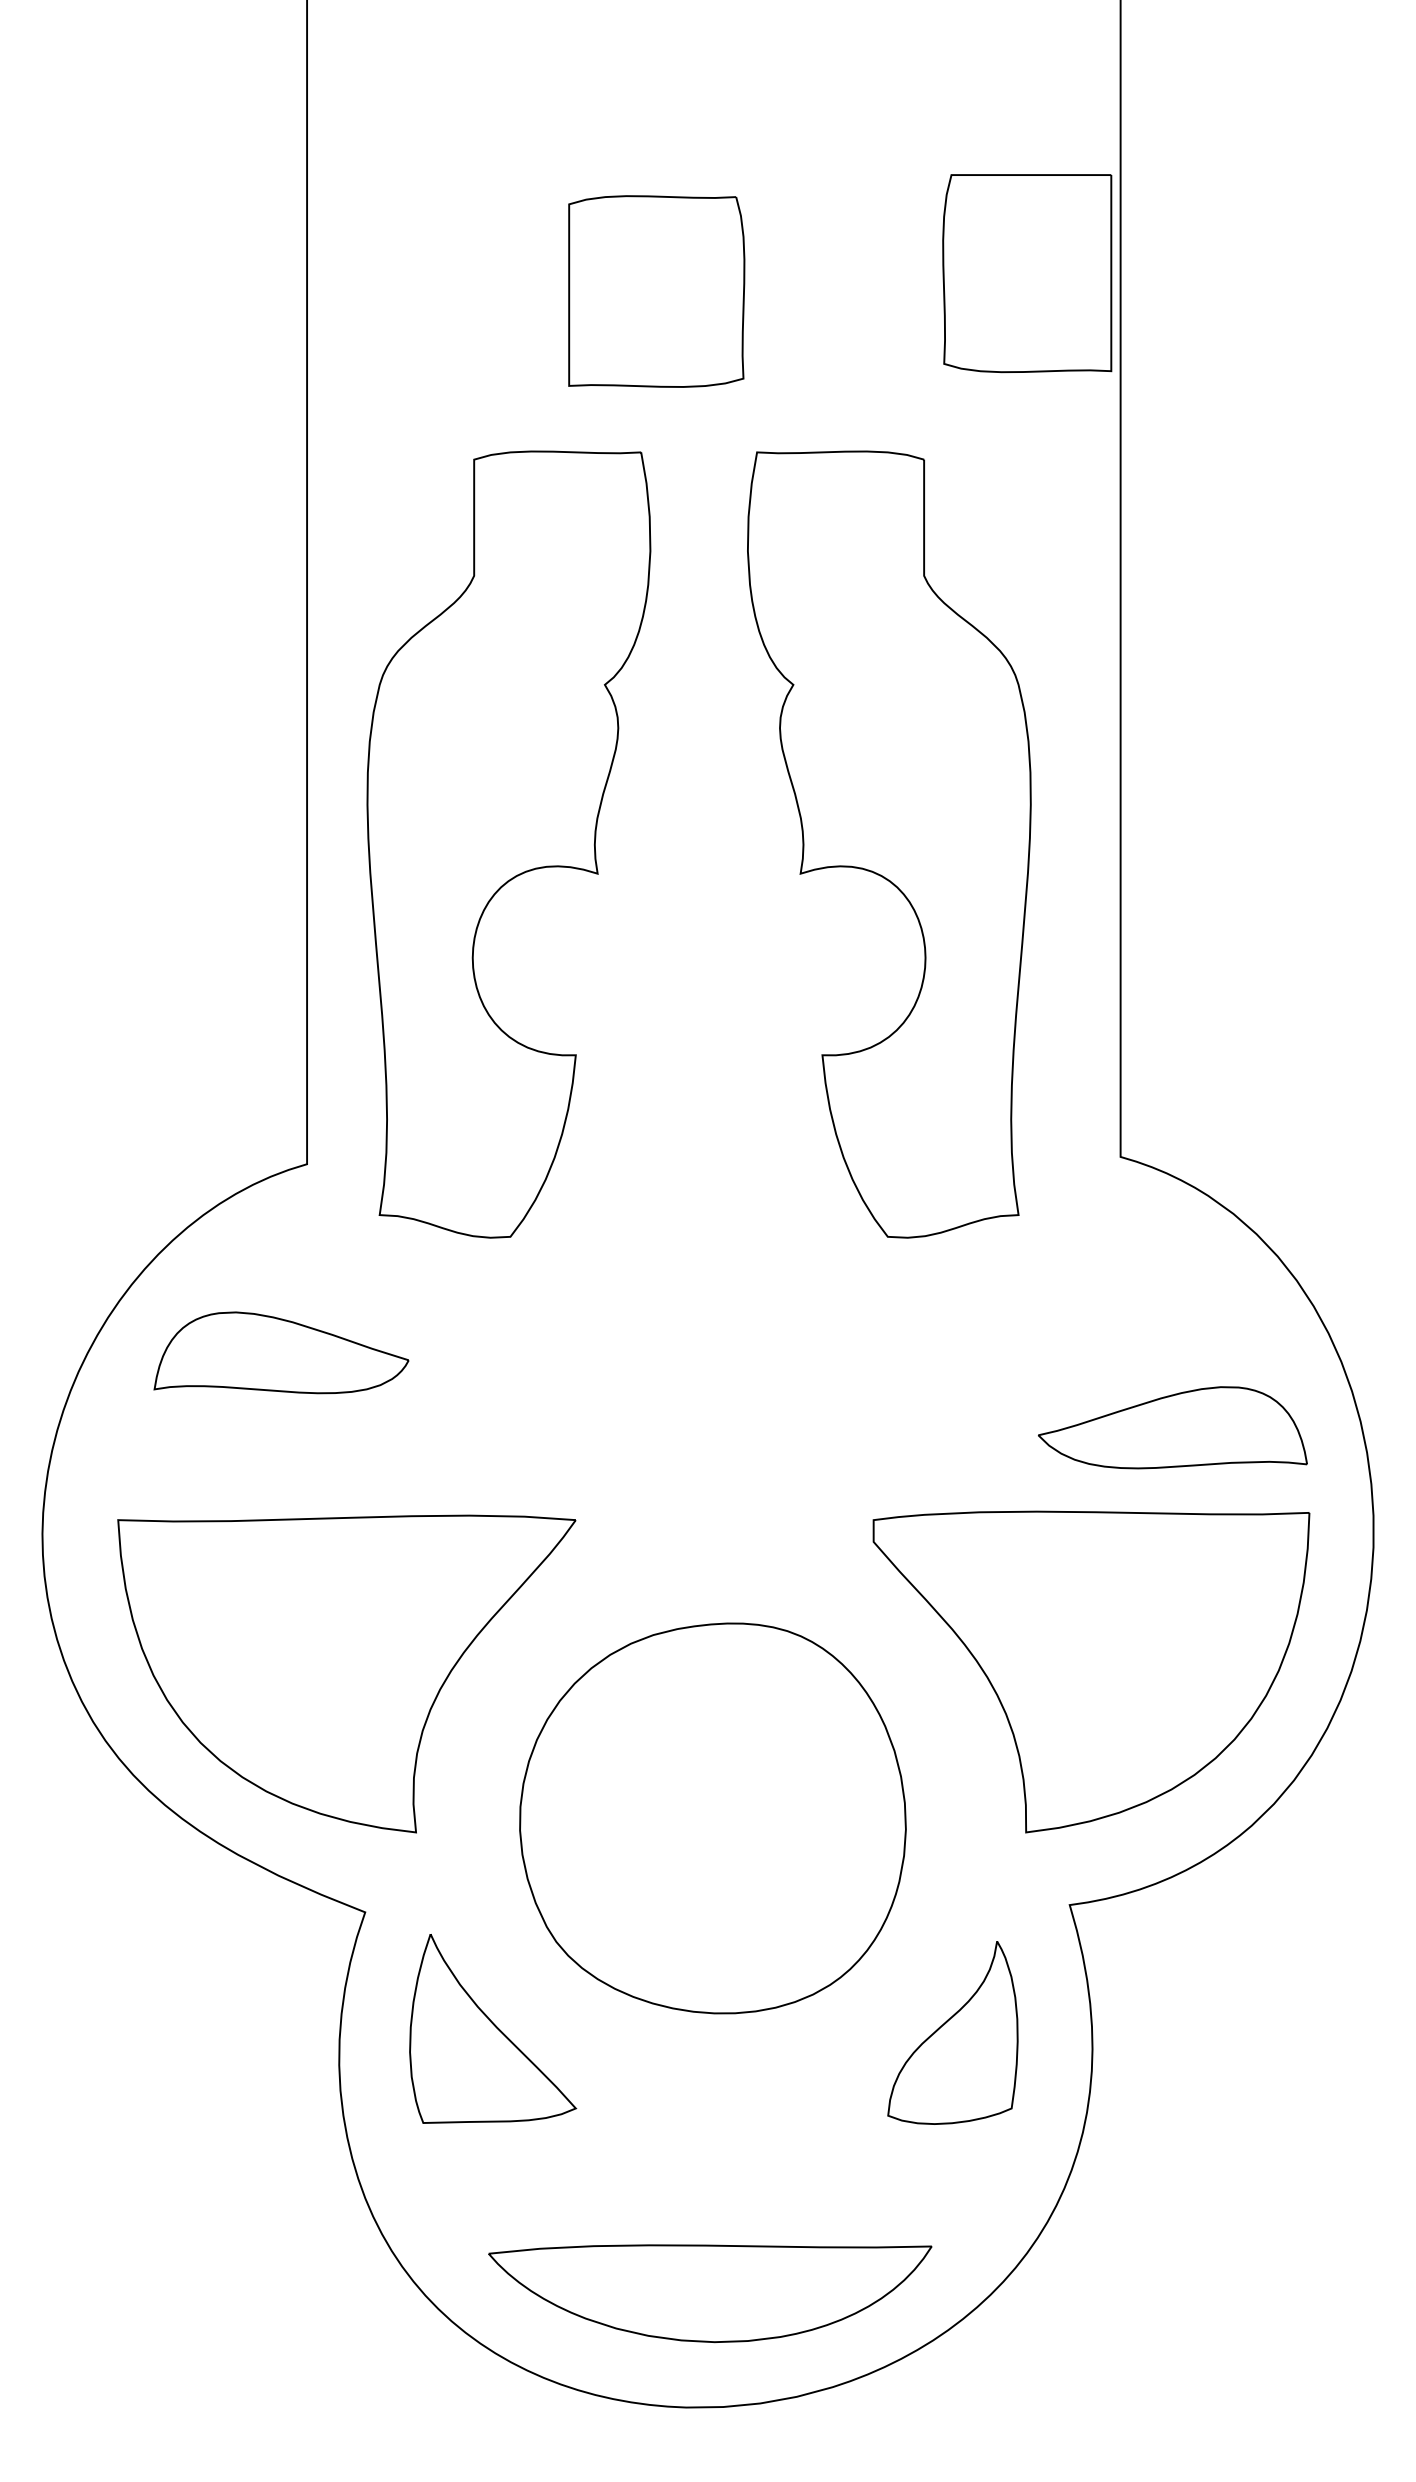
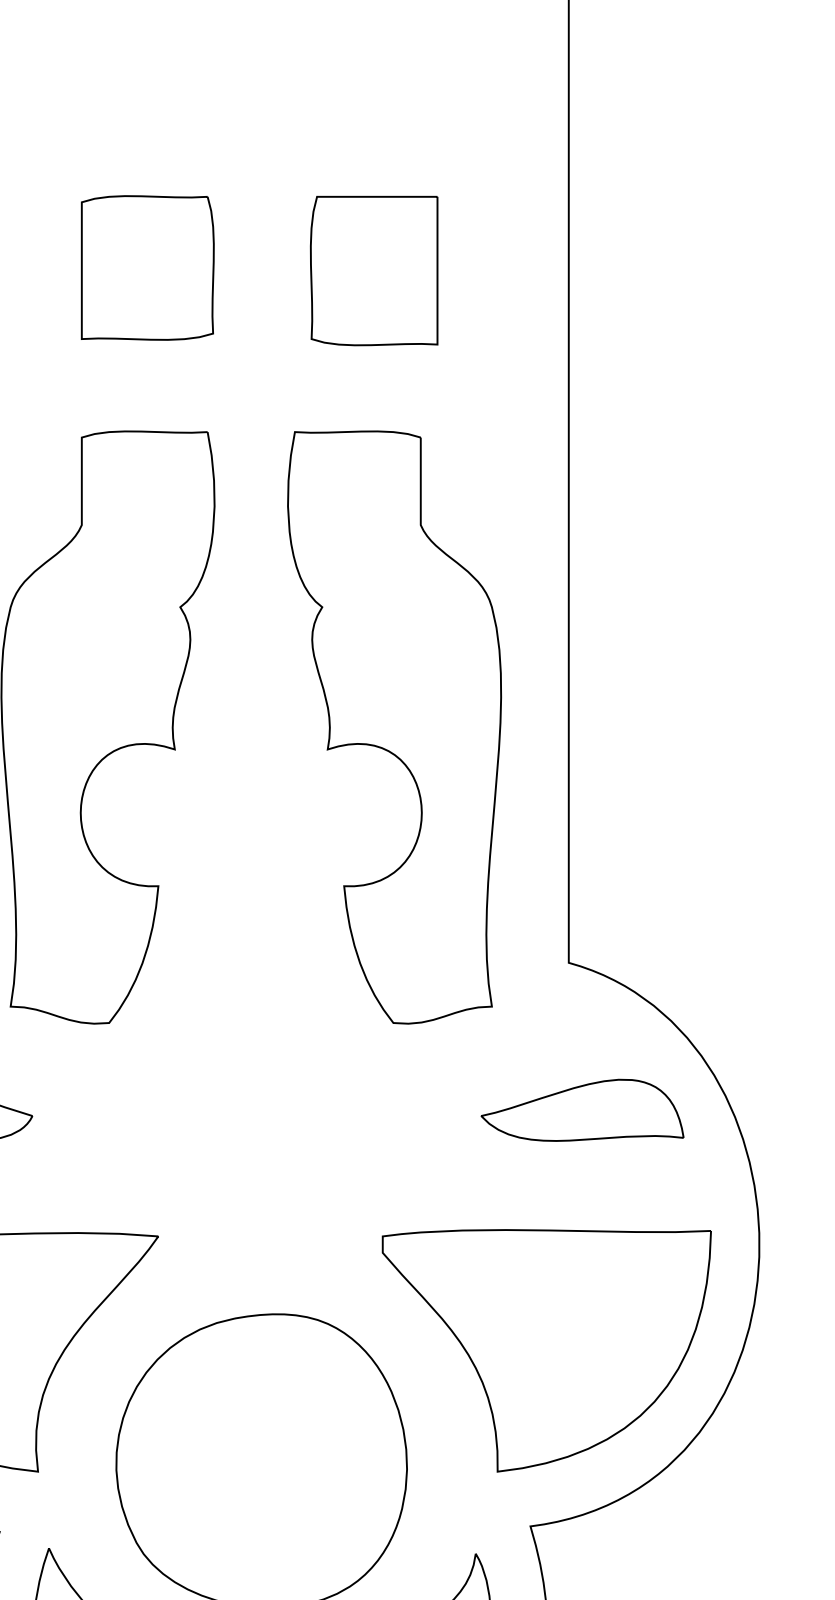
part: (1027, 273) -> (374, 270), moved
part: (656, 291) -> (147, 267), moved
part: (1172, 1427) -> (582, 1110), moved

